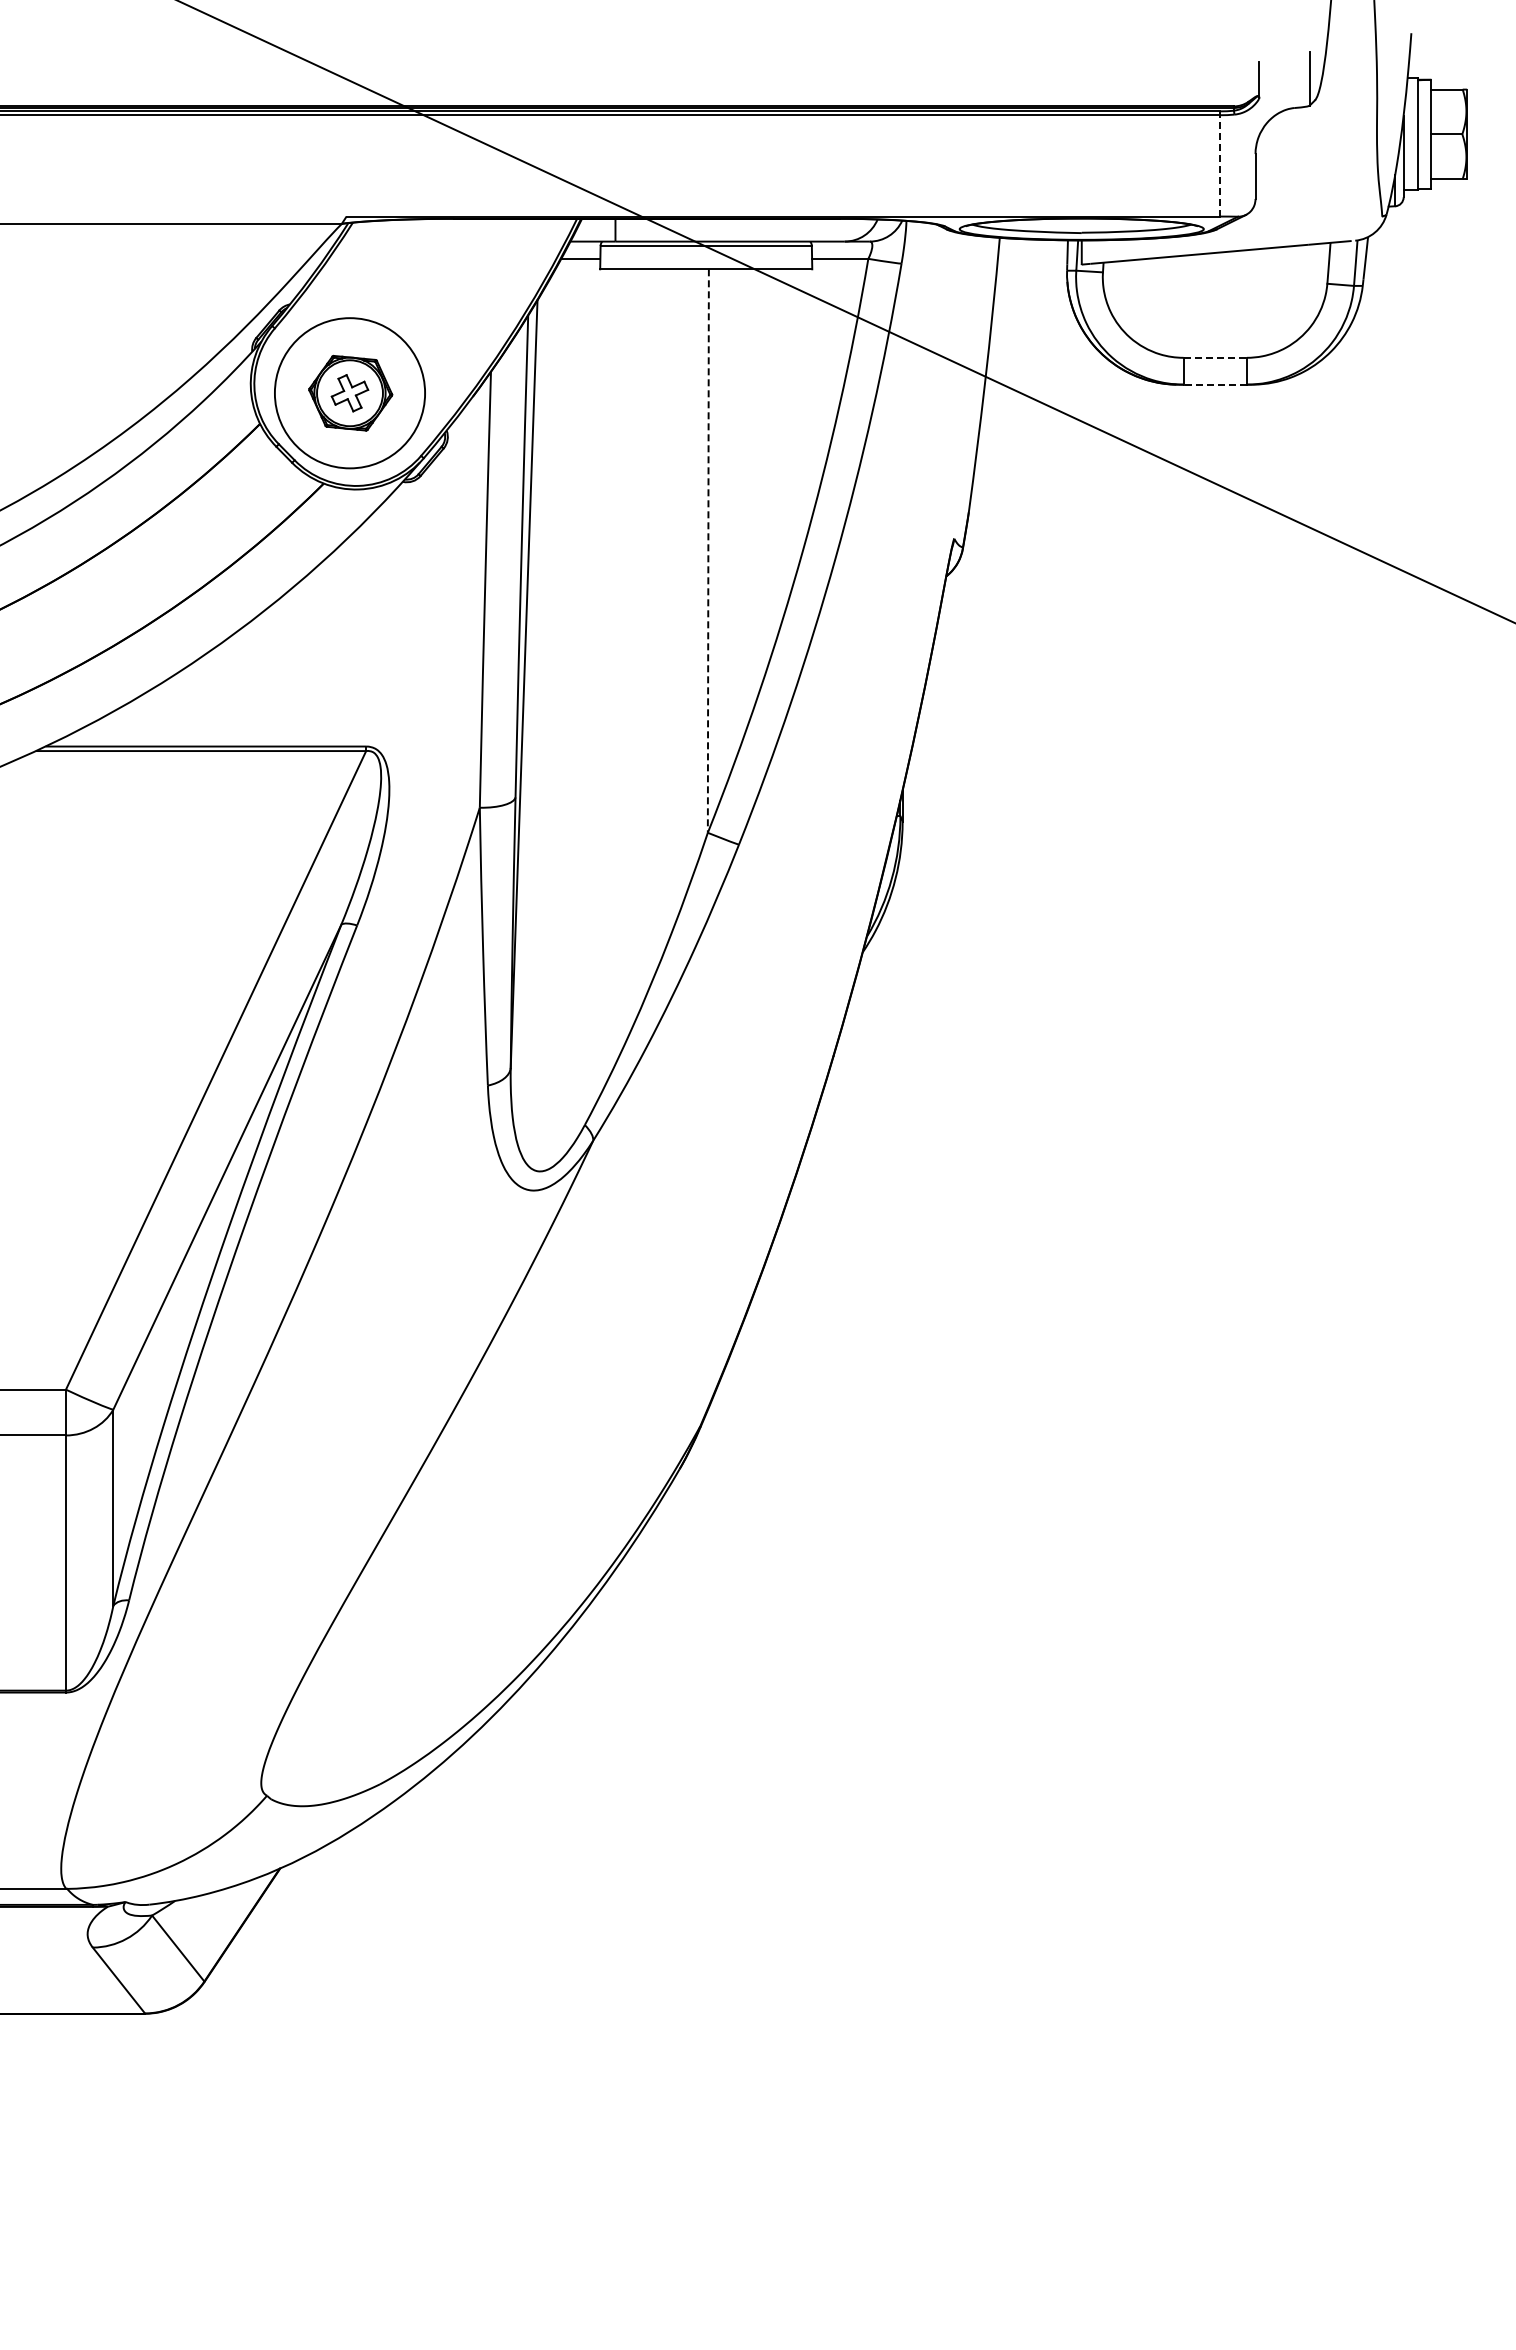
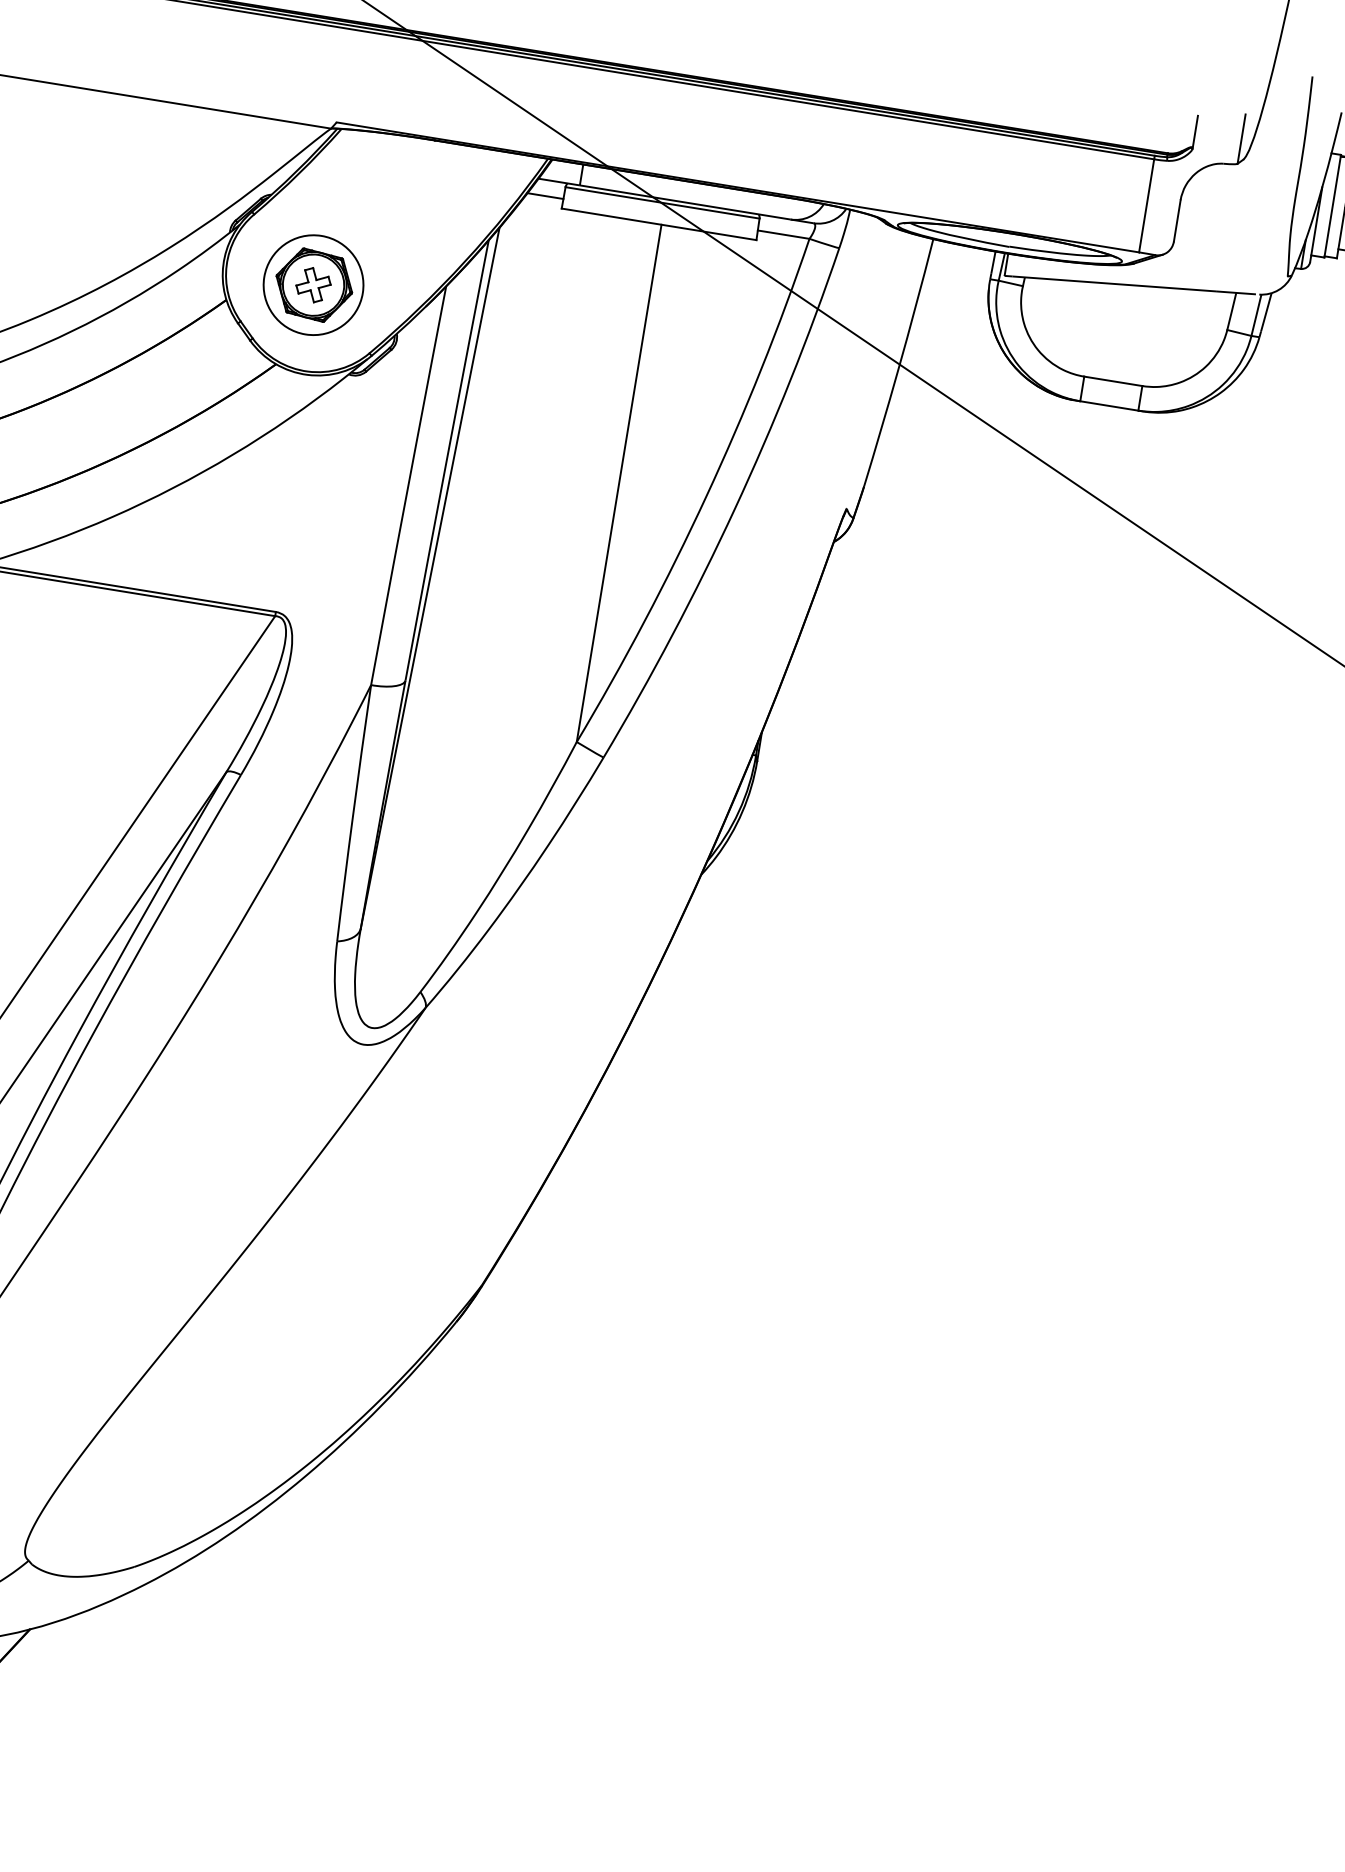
line: (1220, 163) -> (1147, 203), dashed -> solid
line: (1215, 357) -> (1113, 381), dashed -> solid
line: (1215, 384) -> (1109, 405), dashed -> solid
circle: (349, 392) -> (313, 284), size x0.71
line: (708, 551) -> (619, 483), dashed -> solid

